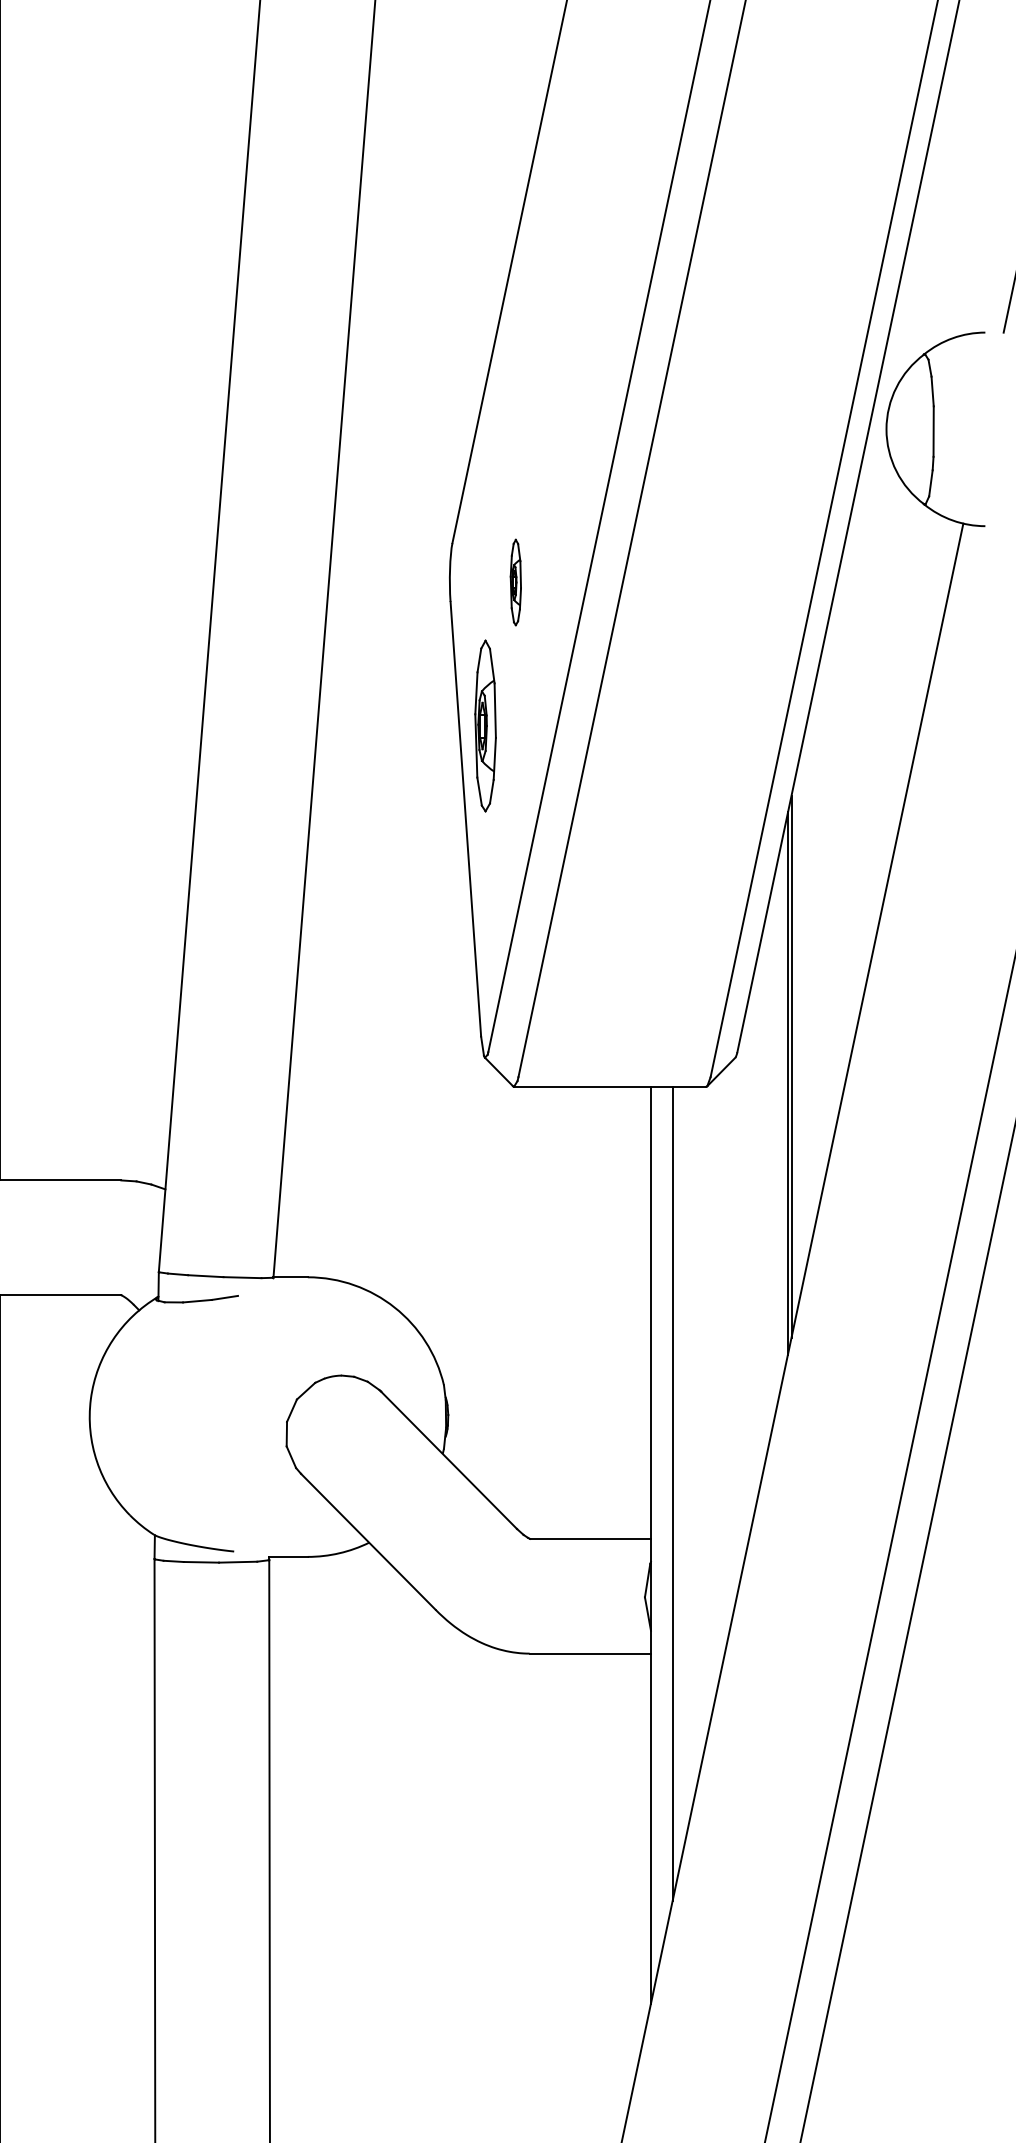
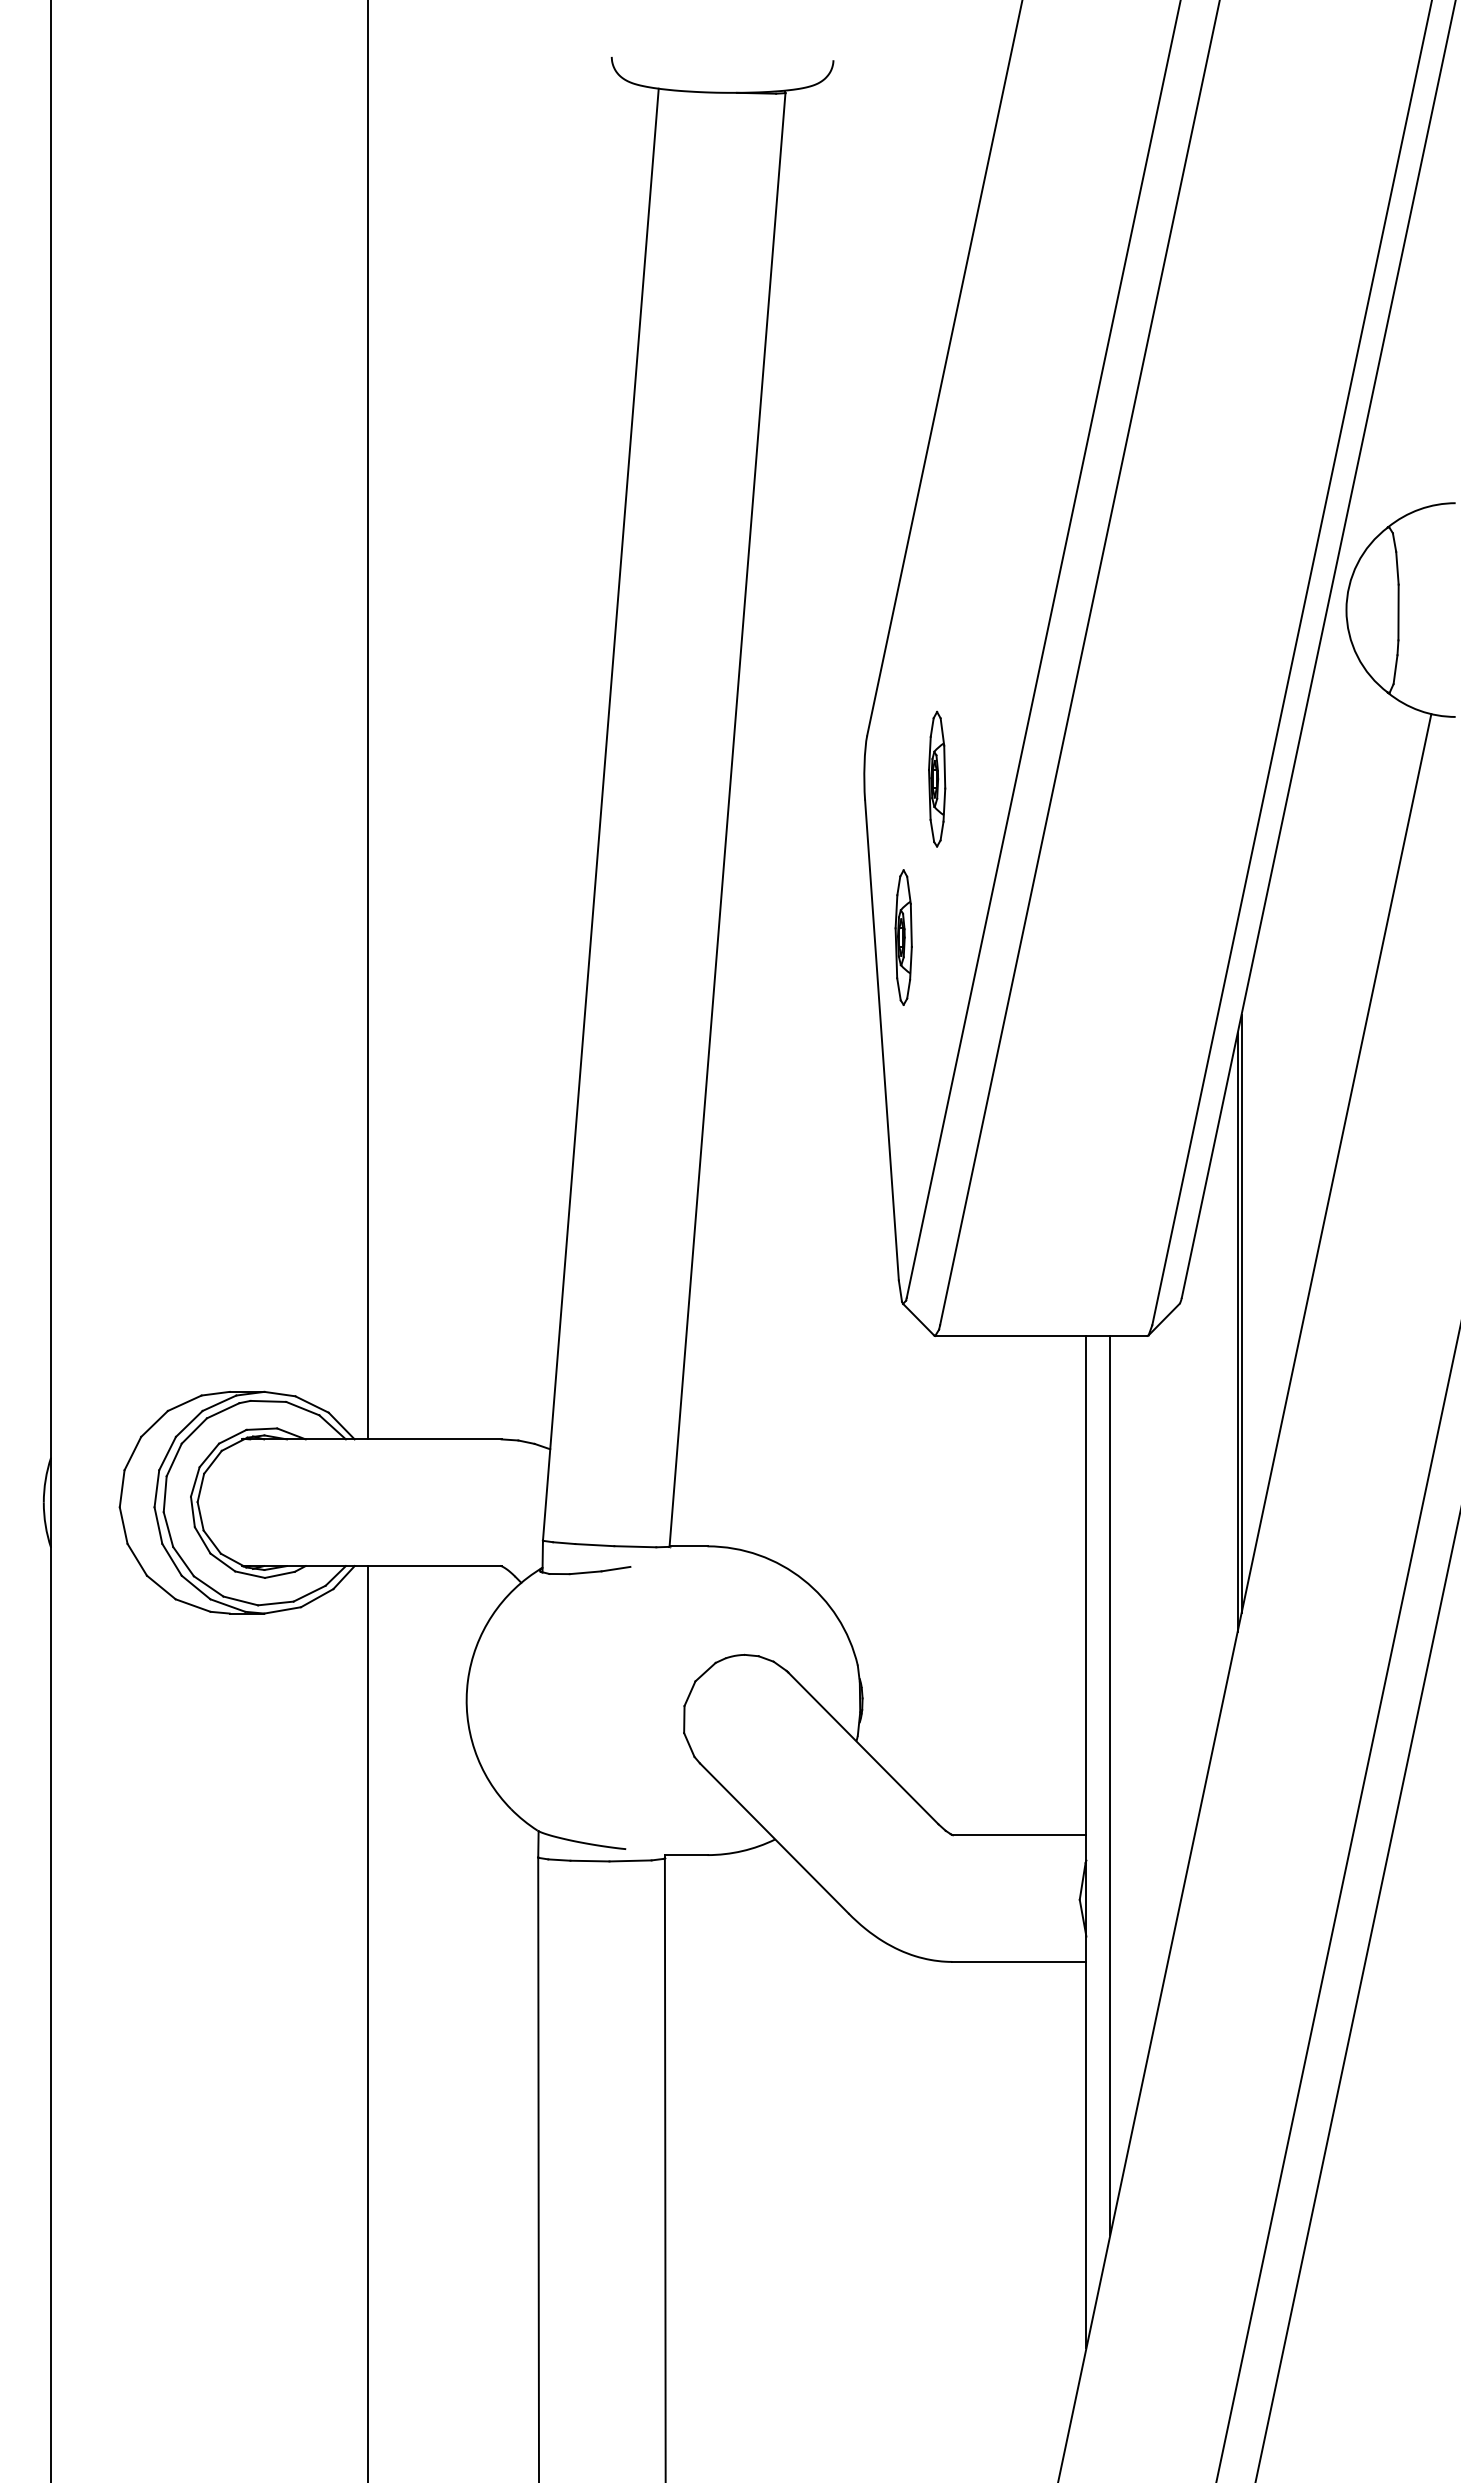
part: (516, 581) -> (937, 778), size x1.43
part: (485, 725) -> (903, 937), size x0.71

